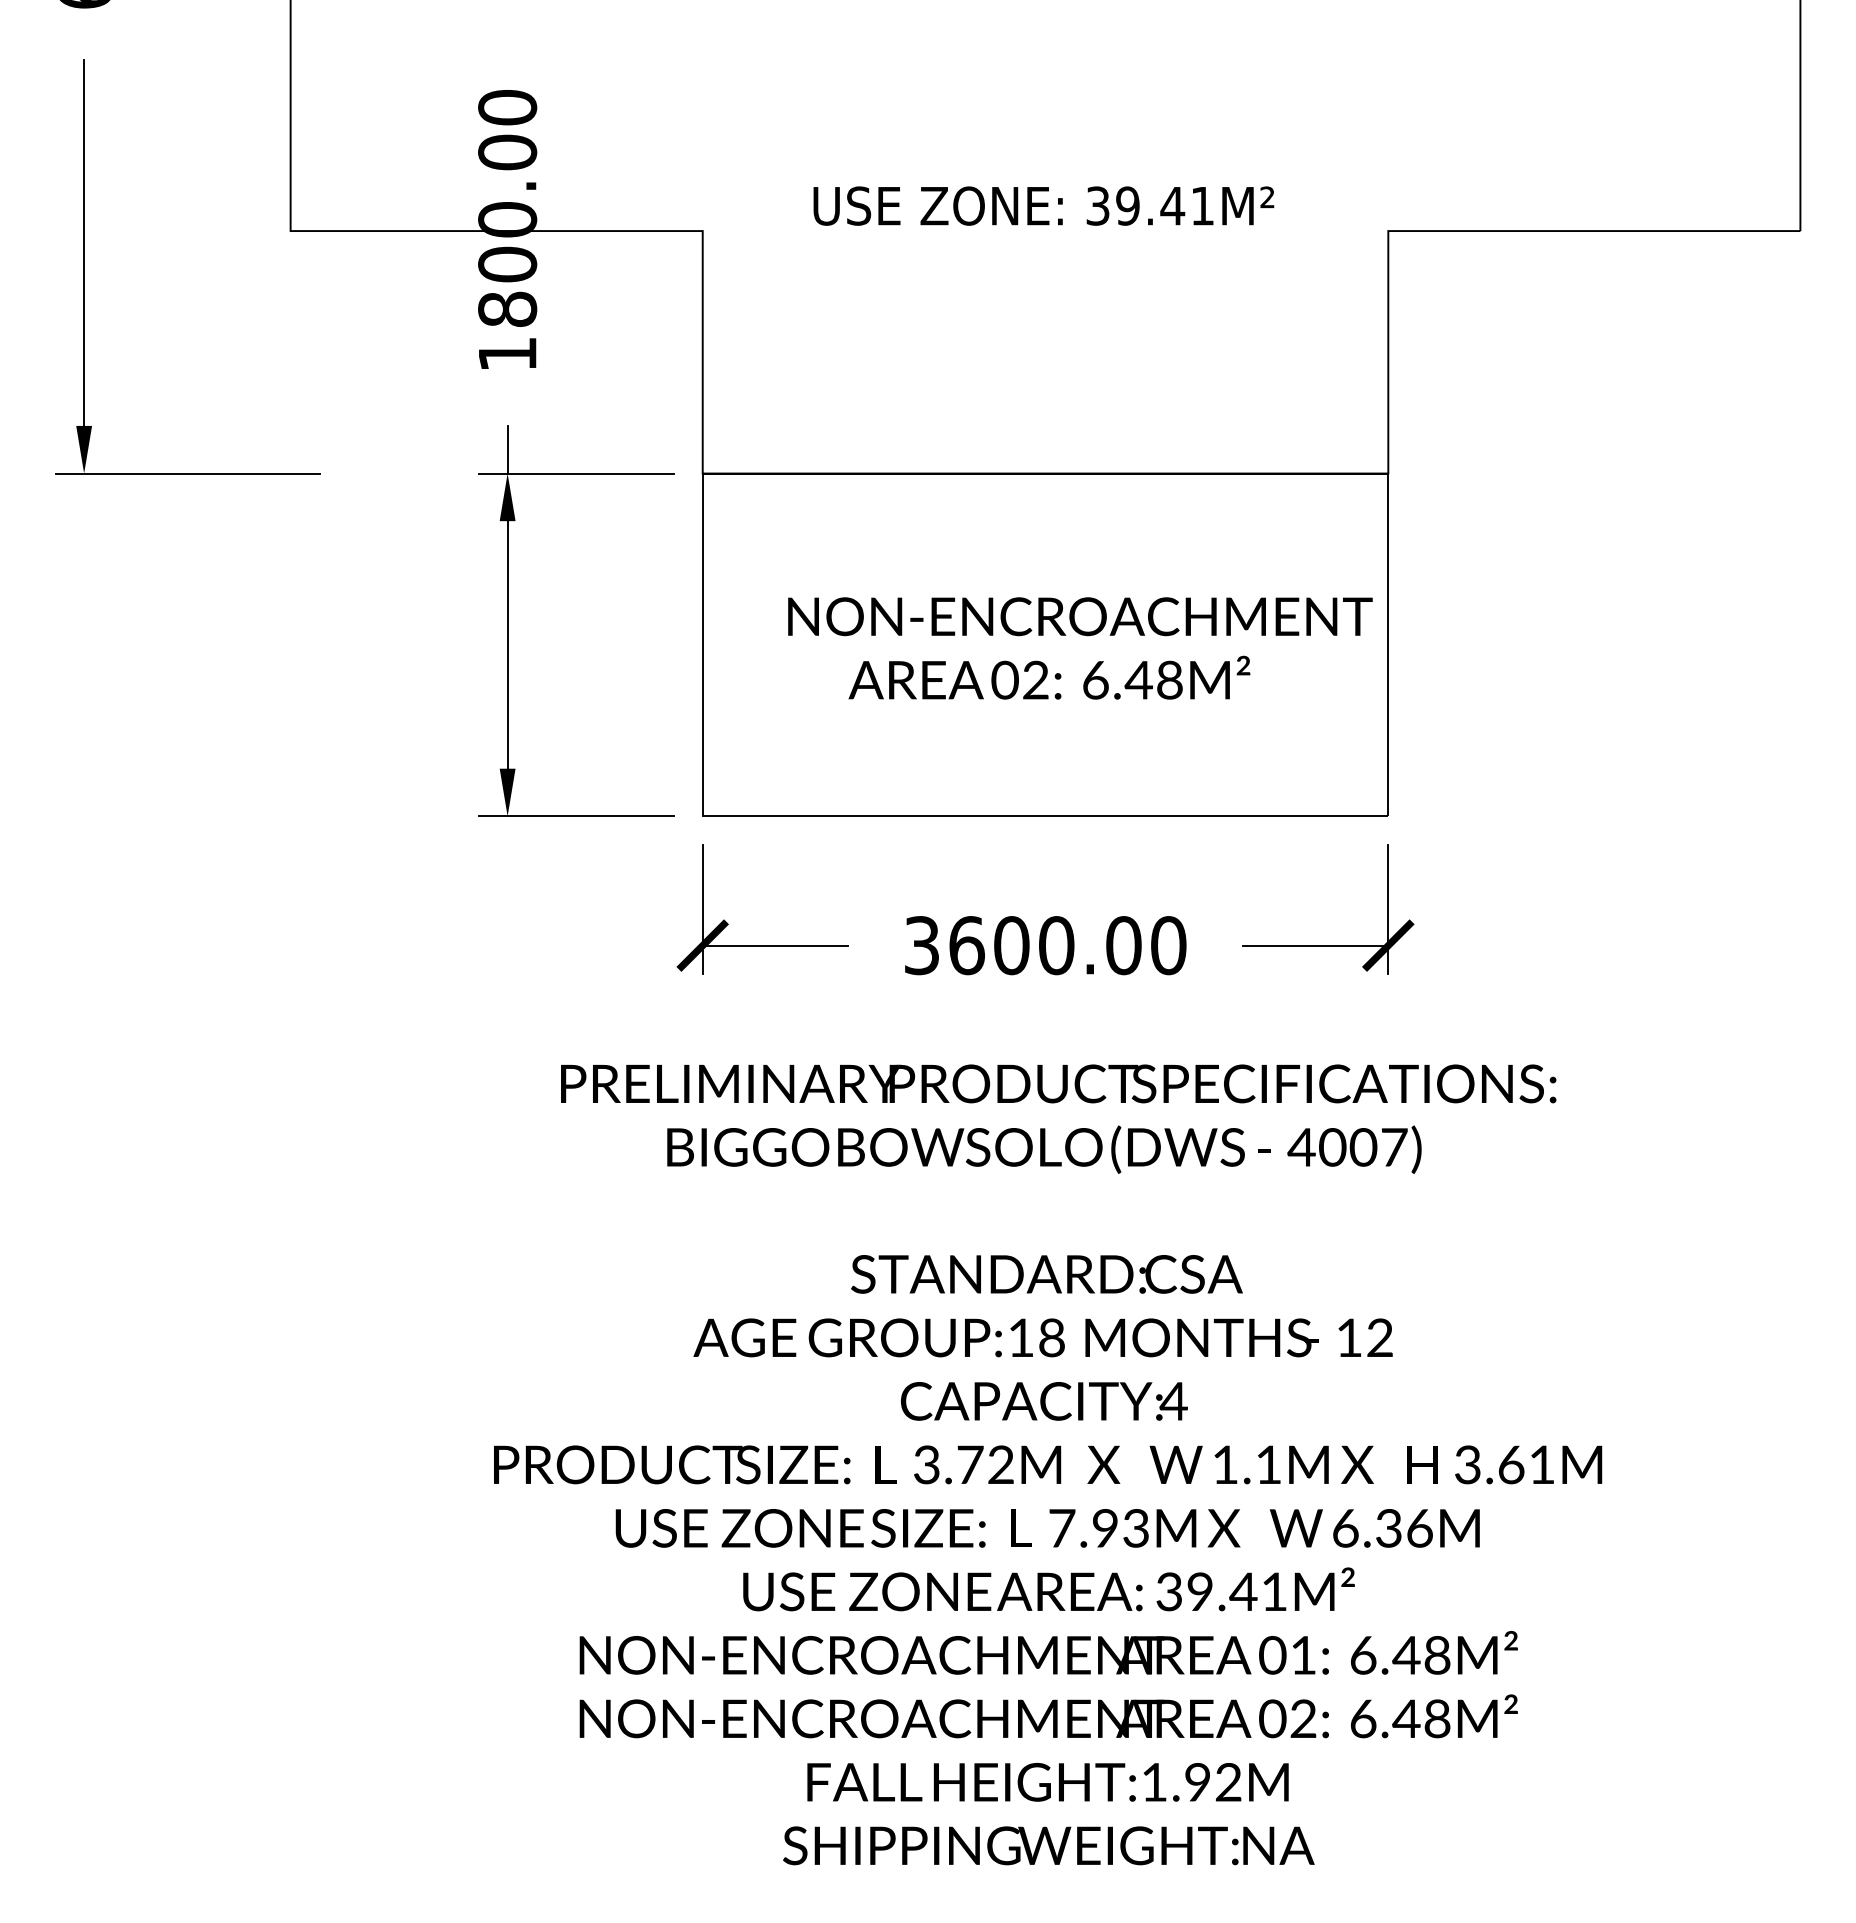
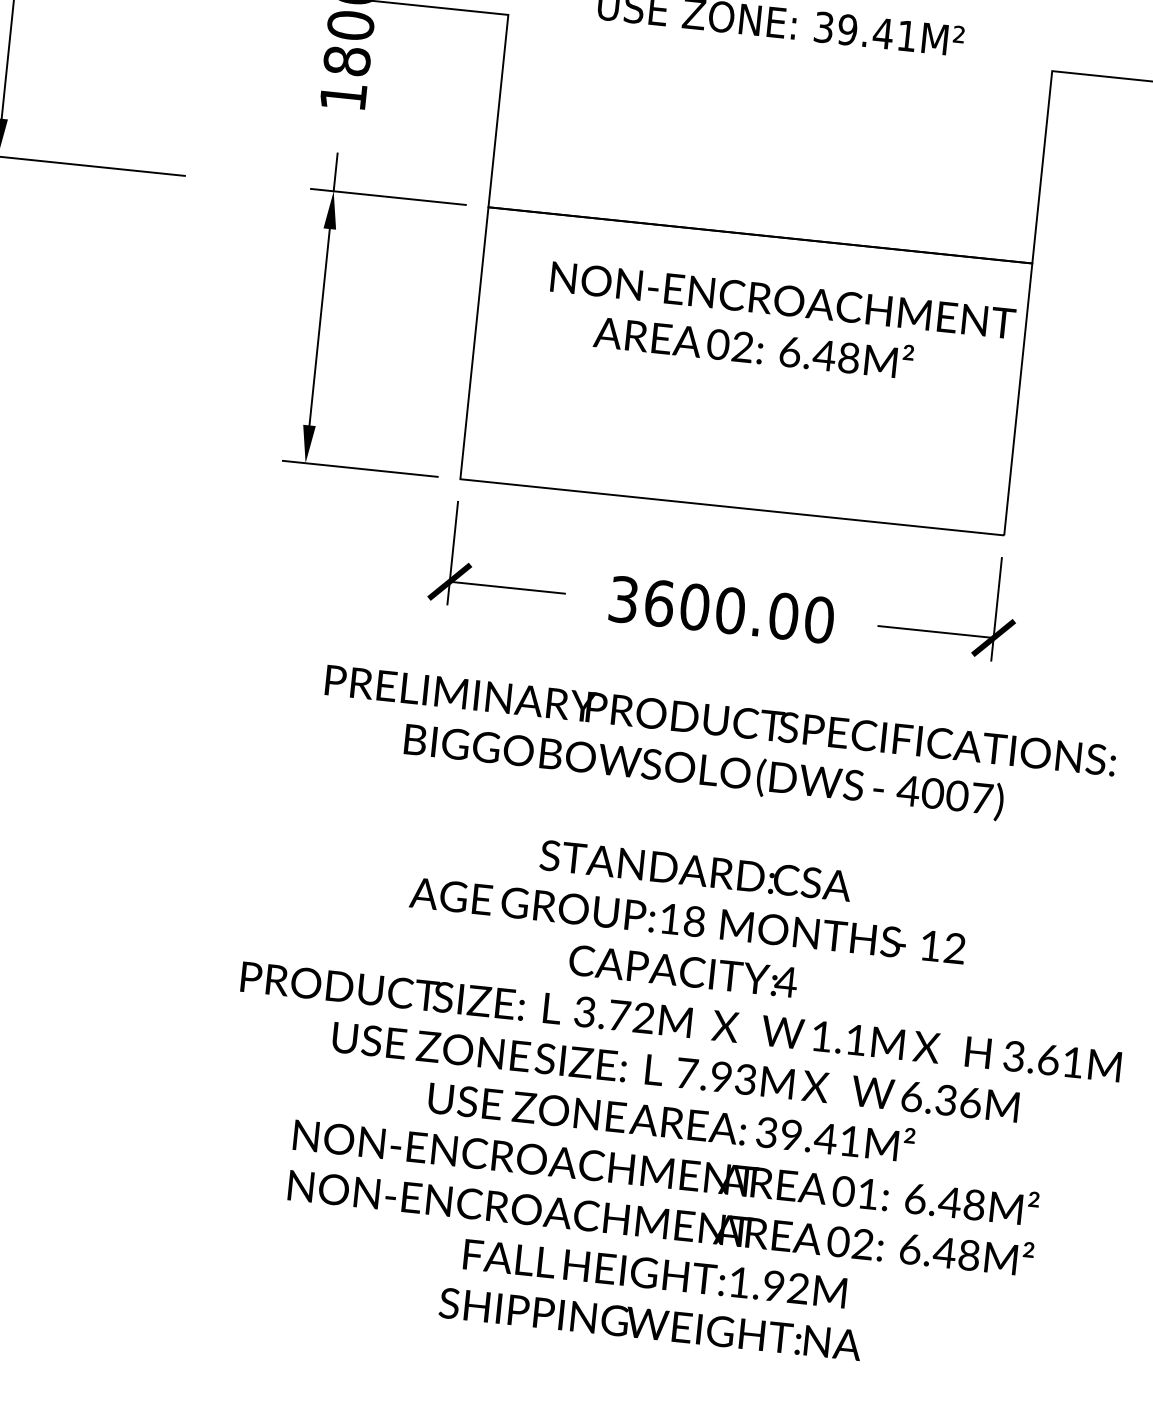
text: (1080, 648) -> (780, 325), moved

